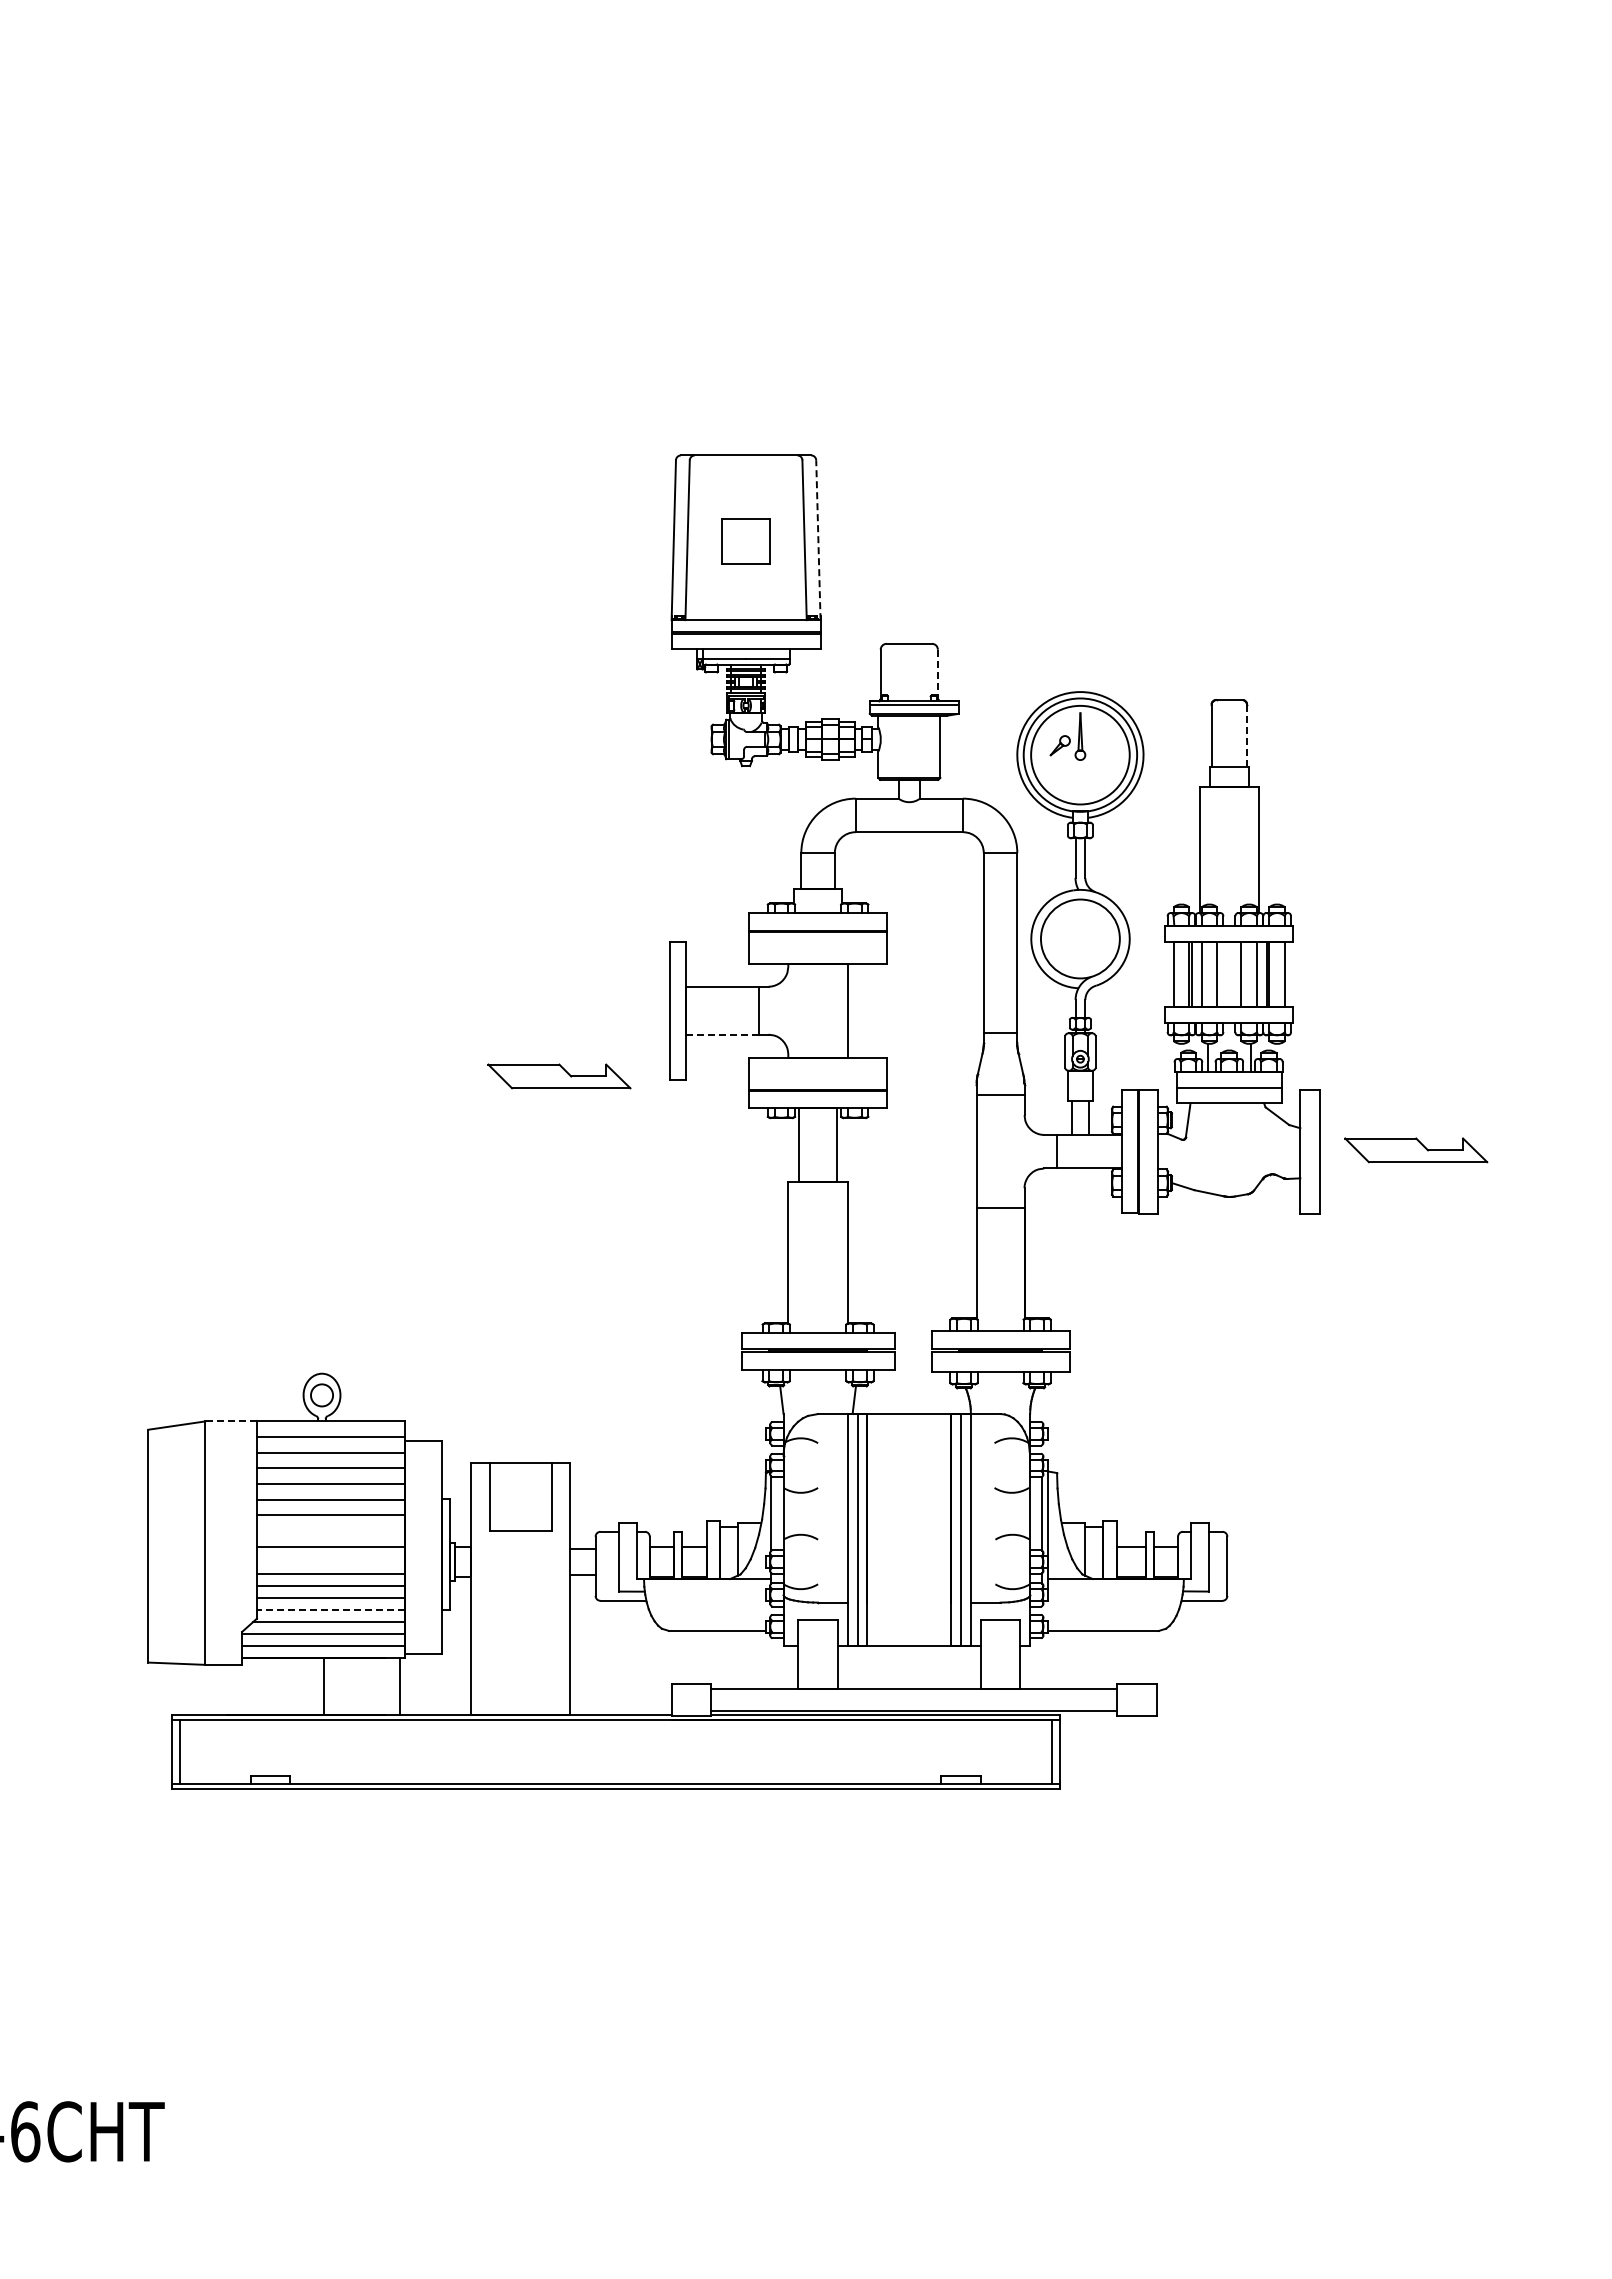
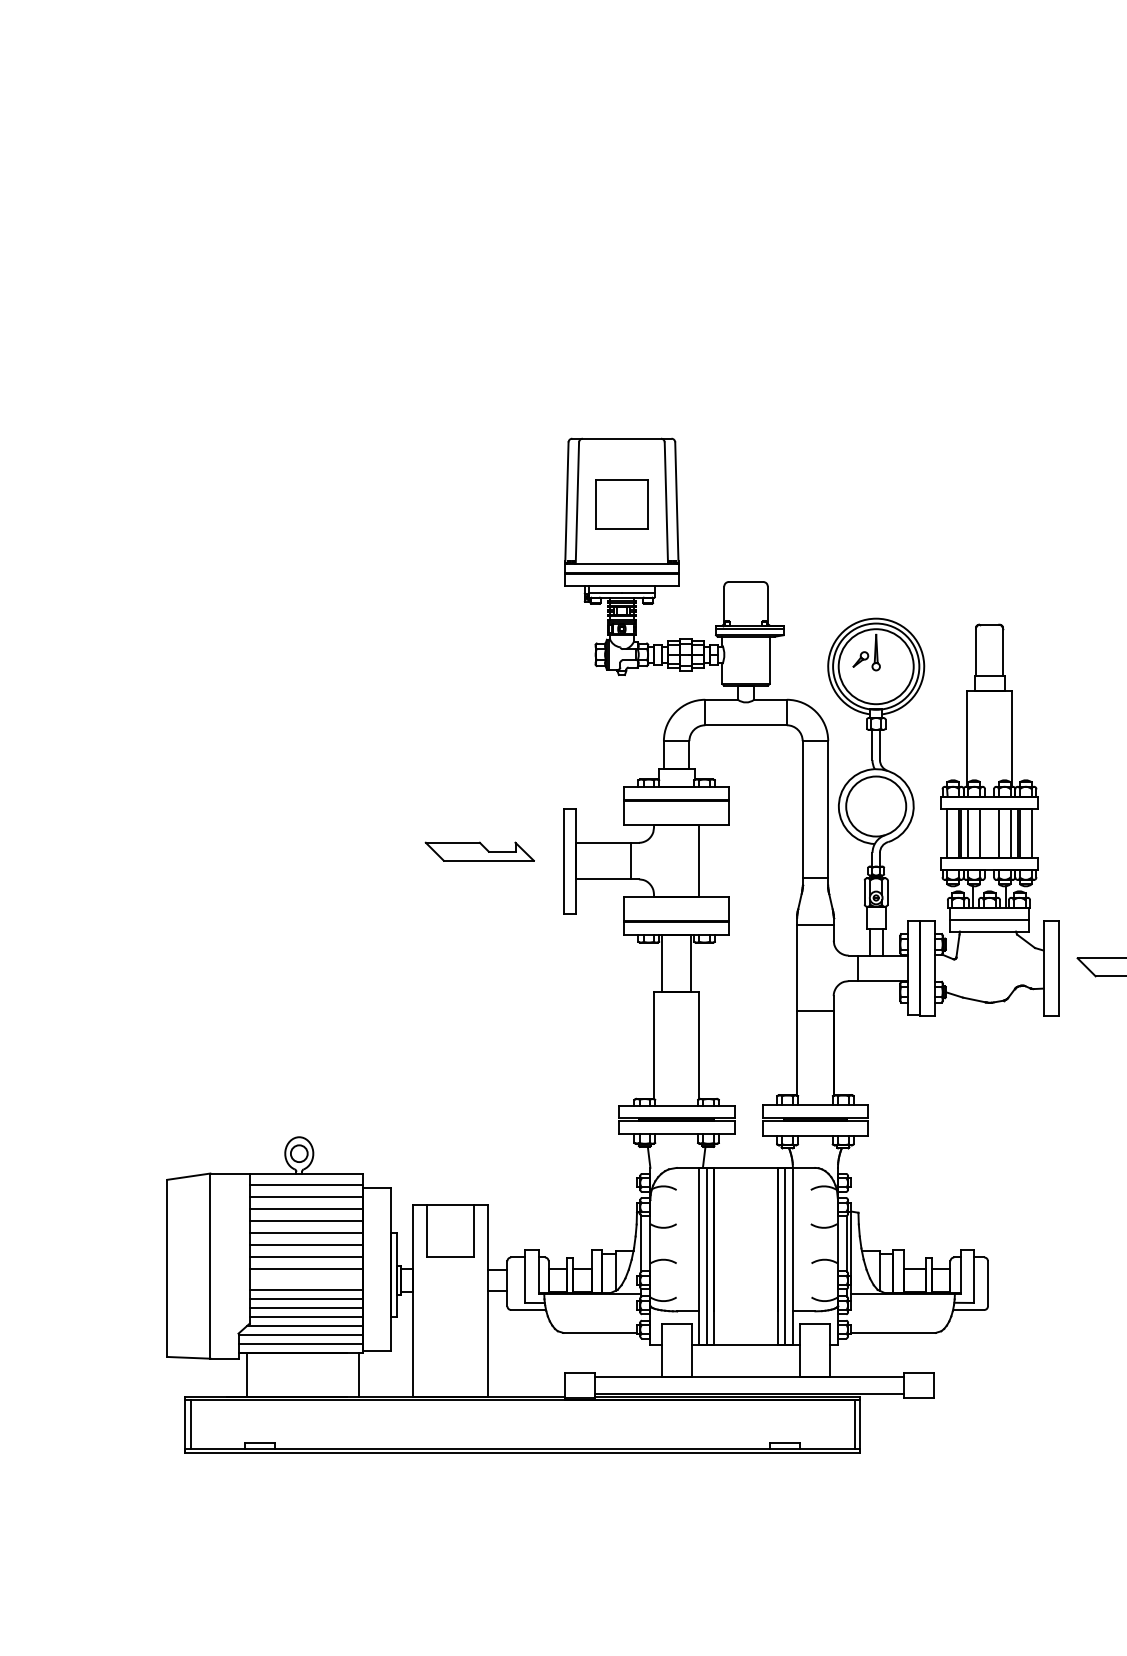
line: (818, 540) -> (676, 503), dashed -> solid
part: (746, 541) -> (622, 504), size x1.43
line: (937, 674) -> (767, 605), dashed -> solid
line: (1247, 735) -> (1003, 651), dashed -> solid
line: (721, 1034) -> (603, 879), dashed -> solid
part: (559, 1076) -> (479, 851), moved
line: (231, 1421) -> (230, 1173), dashed -> solid
line: (330, 1531) -> (305, 1257), added
line: (330, 1610) -> (305, 1317), dashed -> solid
line: (323, 1685) -> (247, 1374), moved

